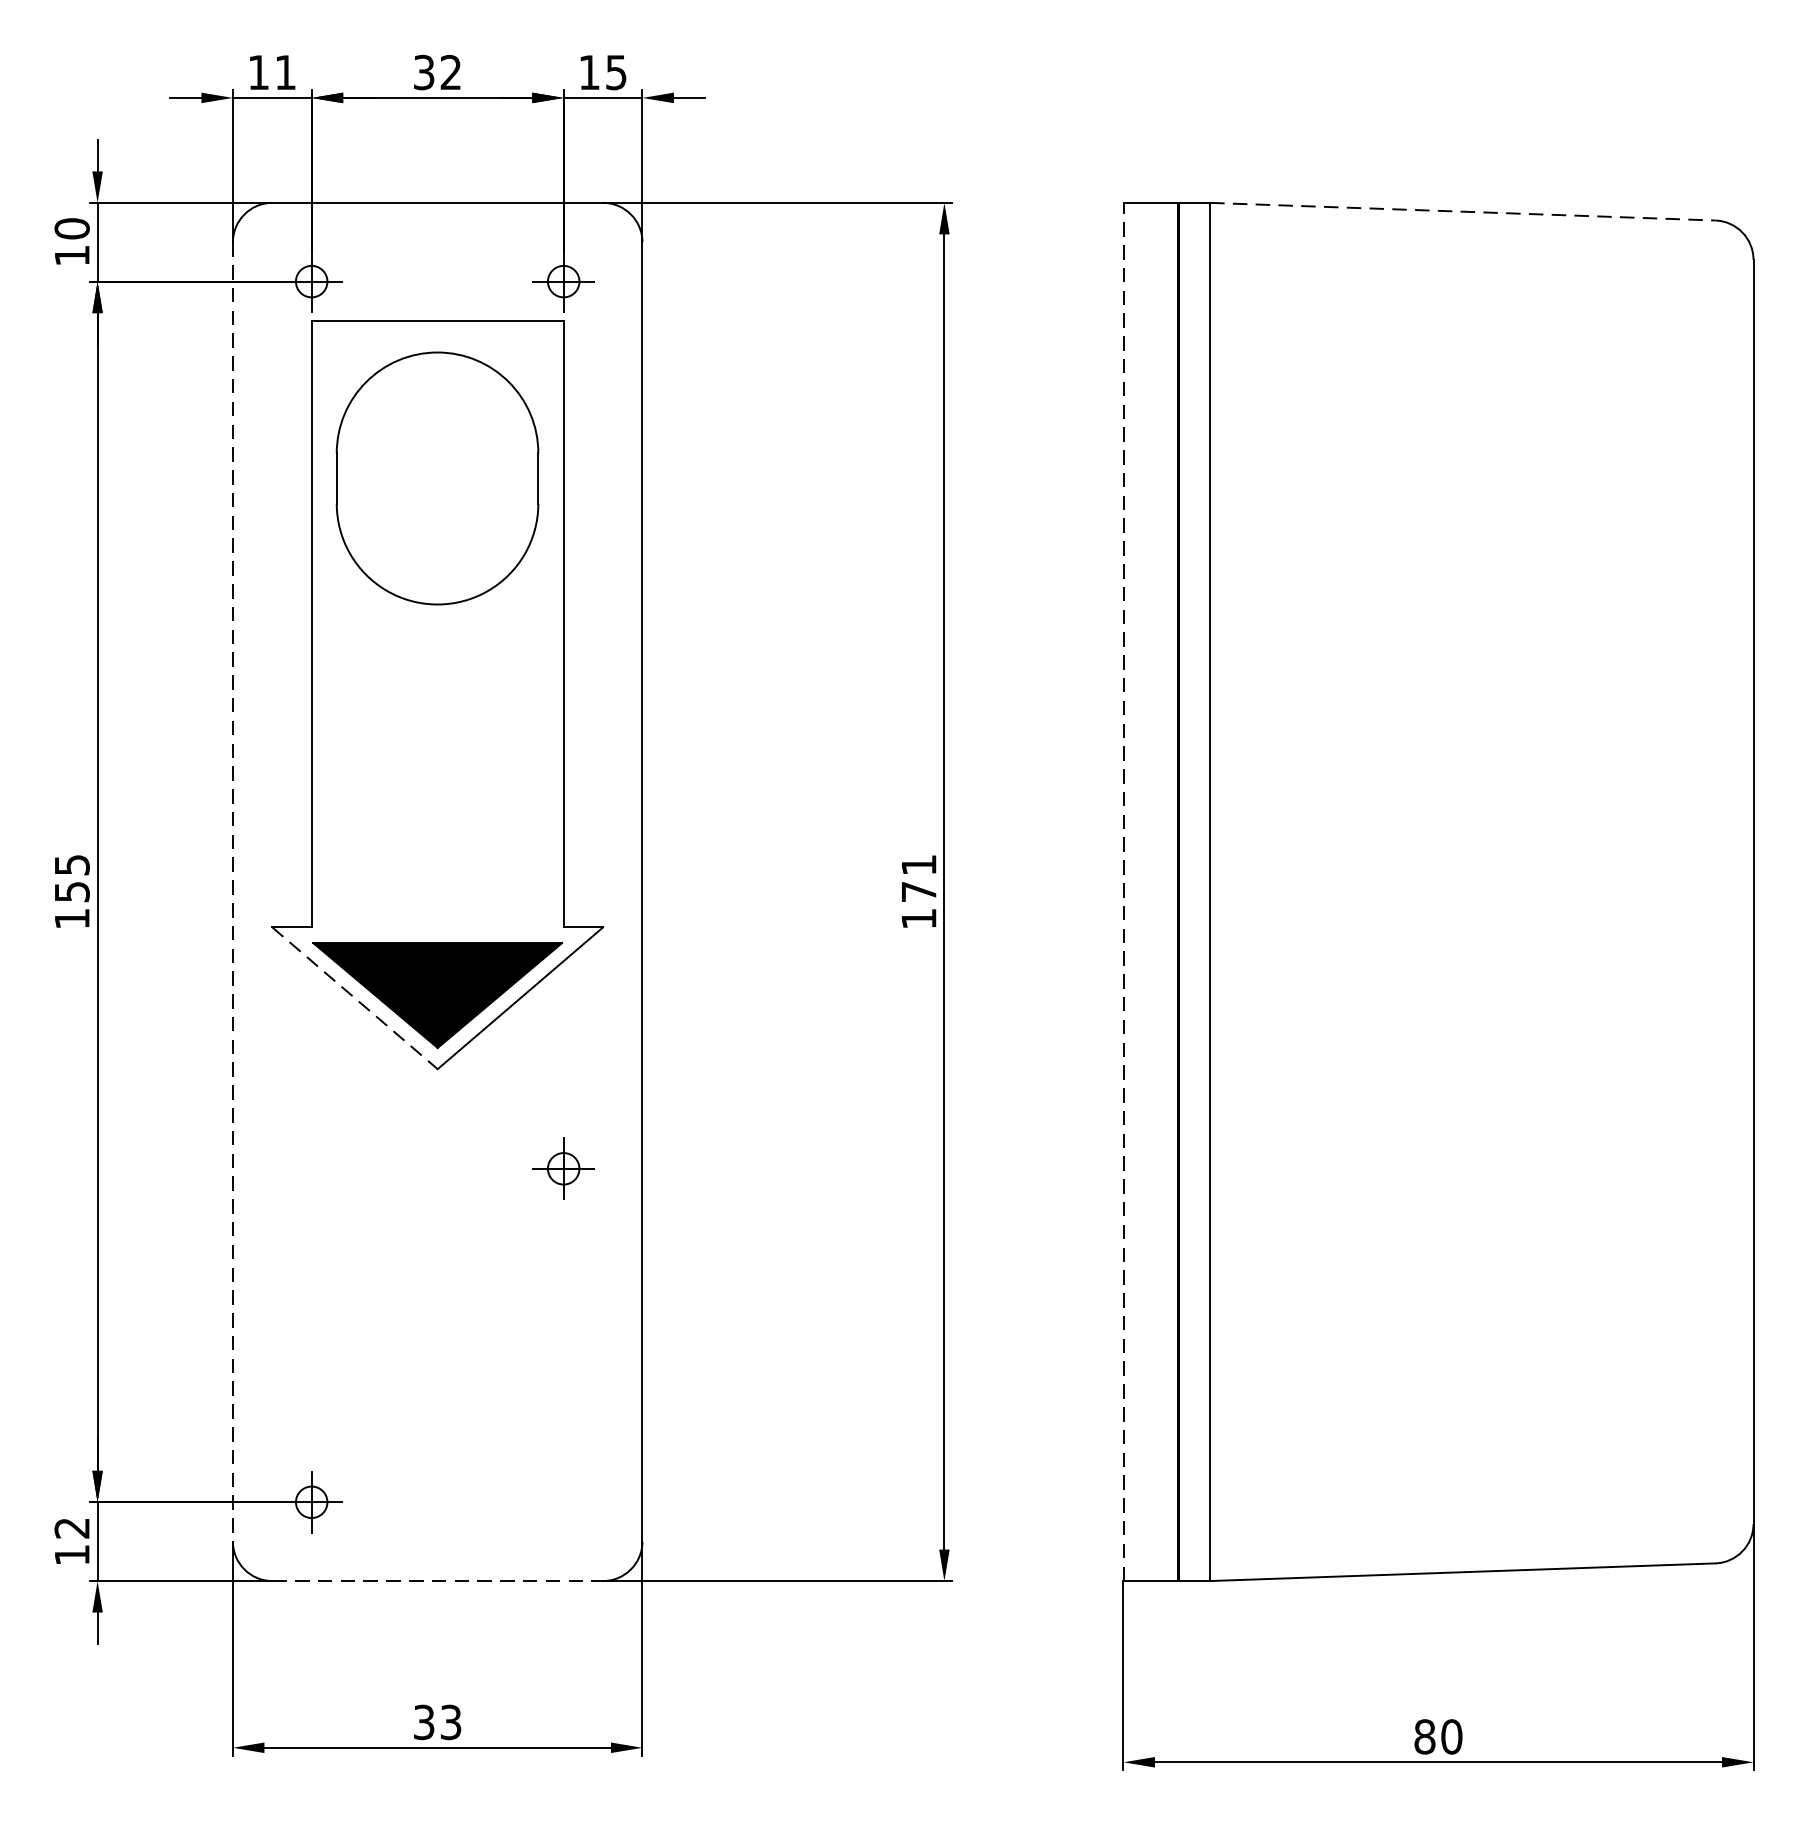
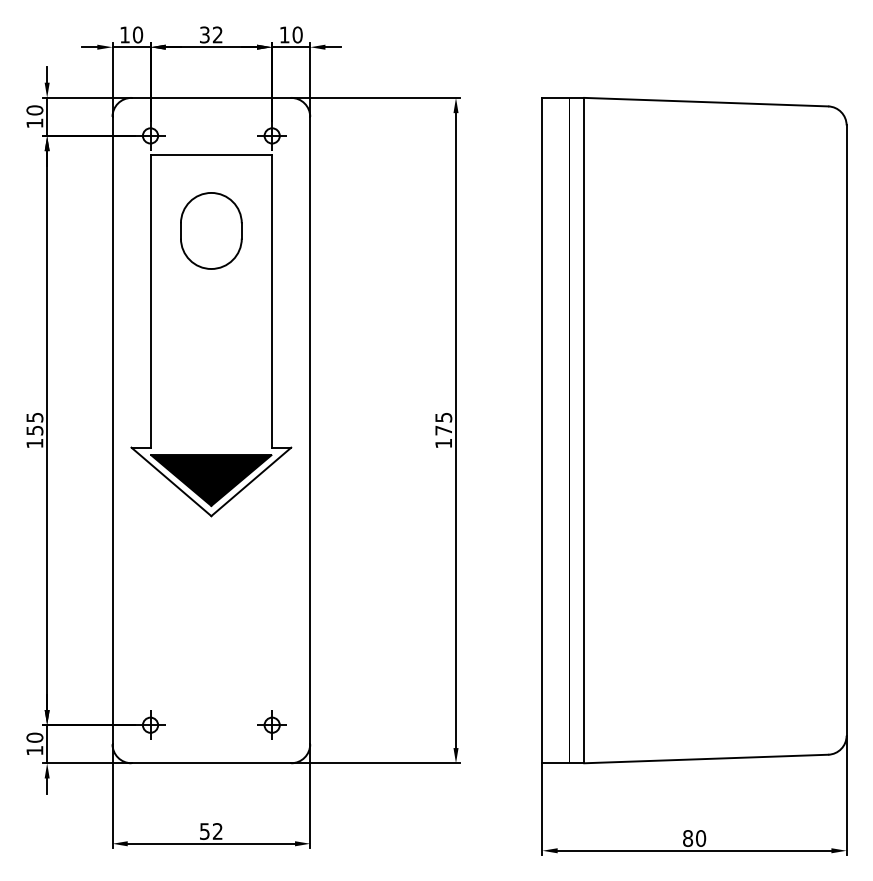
text: (286, 71) -> (138, 34), 11 -> 10
text: (616, 71) -> (297, 34), 15 -> 10
line: (1463, 212) -> (706, 102), dashed -> solid
part: (437, 477) -> (211, 230), size x0.62
text: (918, 864) -> (443, 417), 171 -> 175
line: (232, 891) -> (112, 430), dashed -> solid
line: (1123, 891) -> (542, 430), dashed -> solid
line: (355, 997) -> (171, 481), dashed -> solid
part: (562, 1167) -> (271, 724), moved
text: (71, 1527) -> (34, 737), 12 -> 10
line: (437, 1581) -> (211, 763), dashed -> solid
text: (437, 1722) -> (211, 831), 33 -> 52

